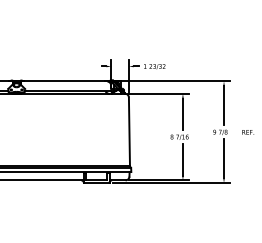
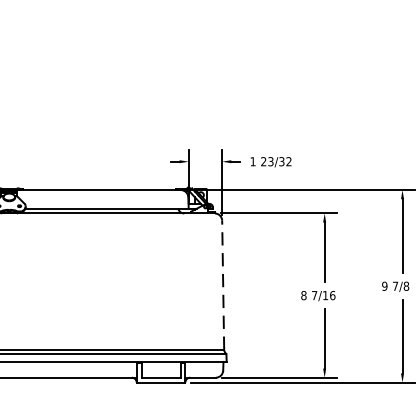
line: (129, 131) -> (223, 285), solid -> dashed

